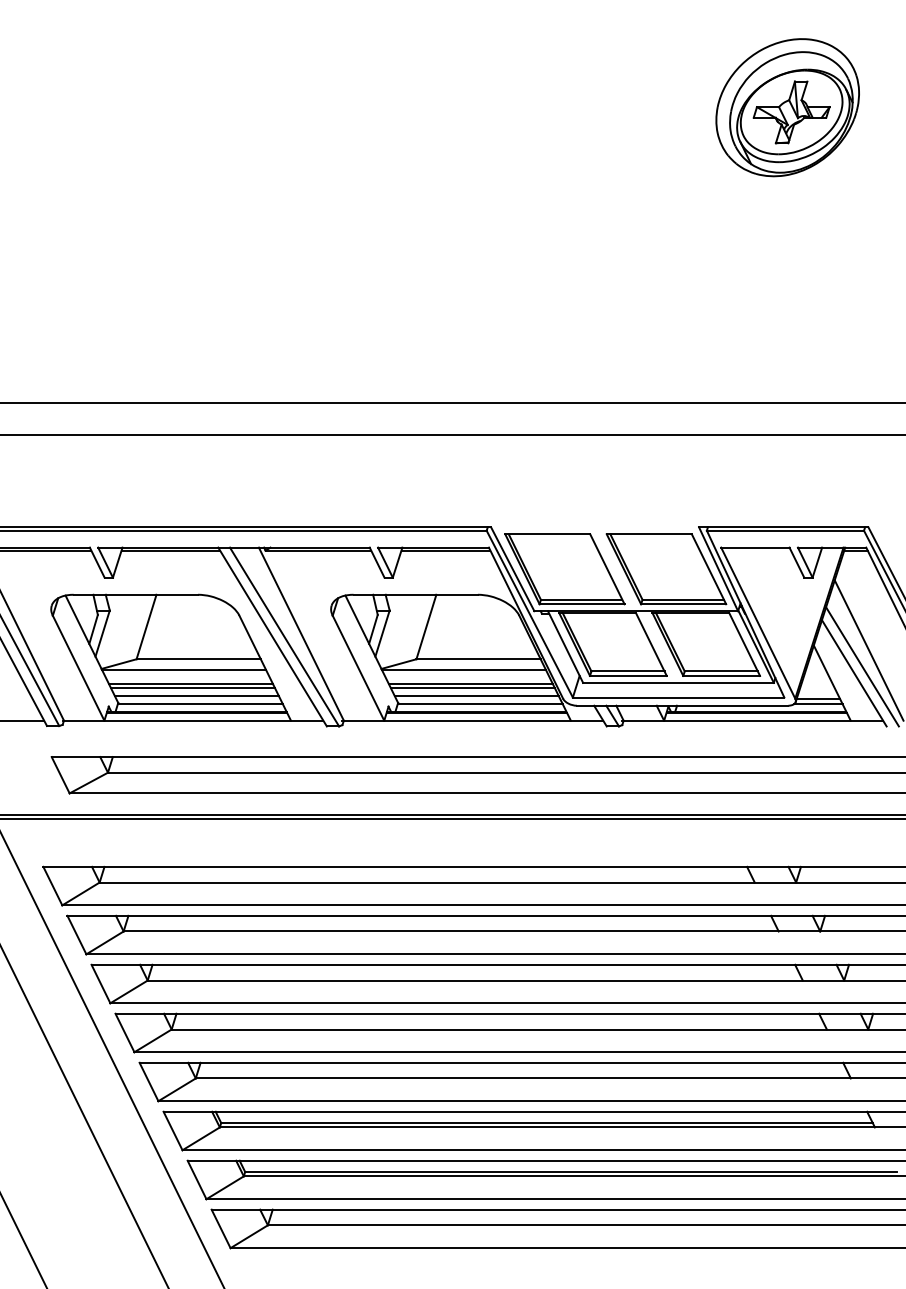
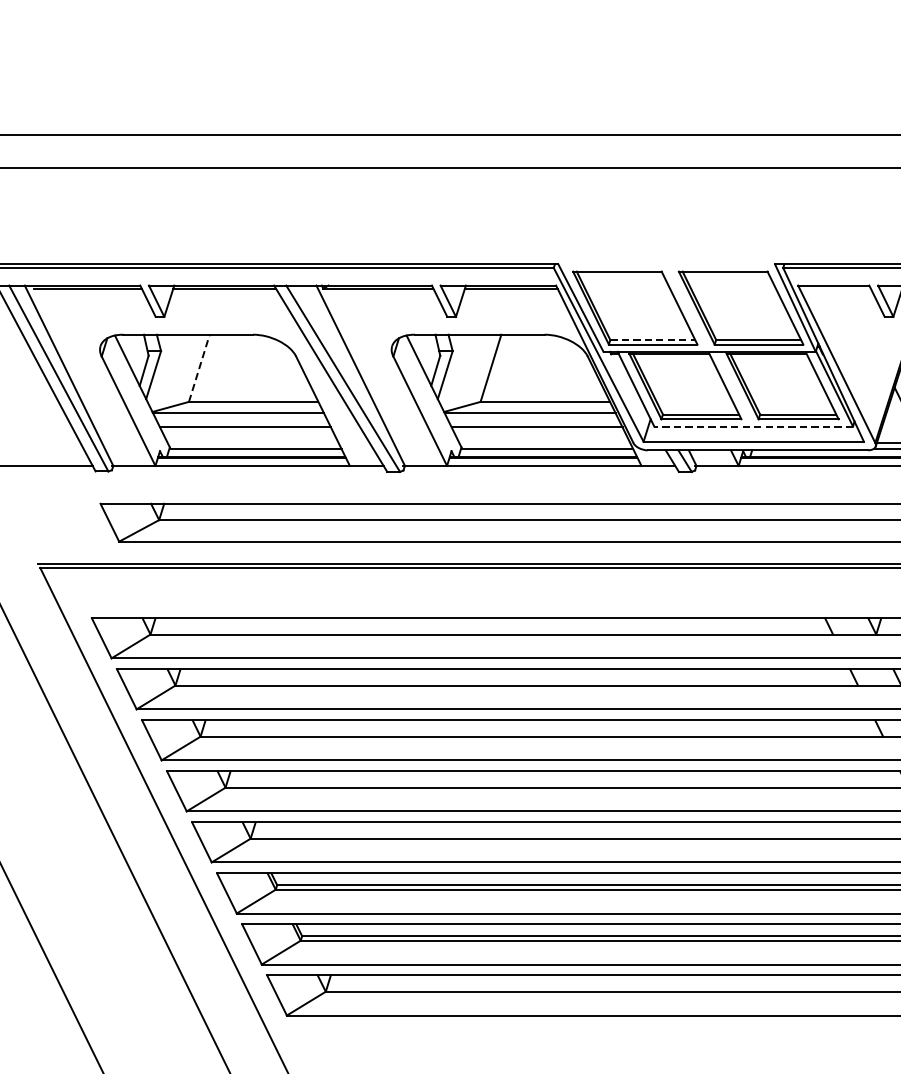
line: (581, 599) -> (652, 339), solid -> dashed
line: (146, 627) -> (199, 368), solid -> dashed
line: (678, 682) -> (753, 426), solid -> dashed
line: (192, 688) -> (247, 432), removed
line: (472, 688) -> (538, 432), removed
line: (196, 695) -> (251, 439), removed
line: (476, 695) -> (543, 439), removed

